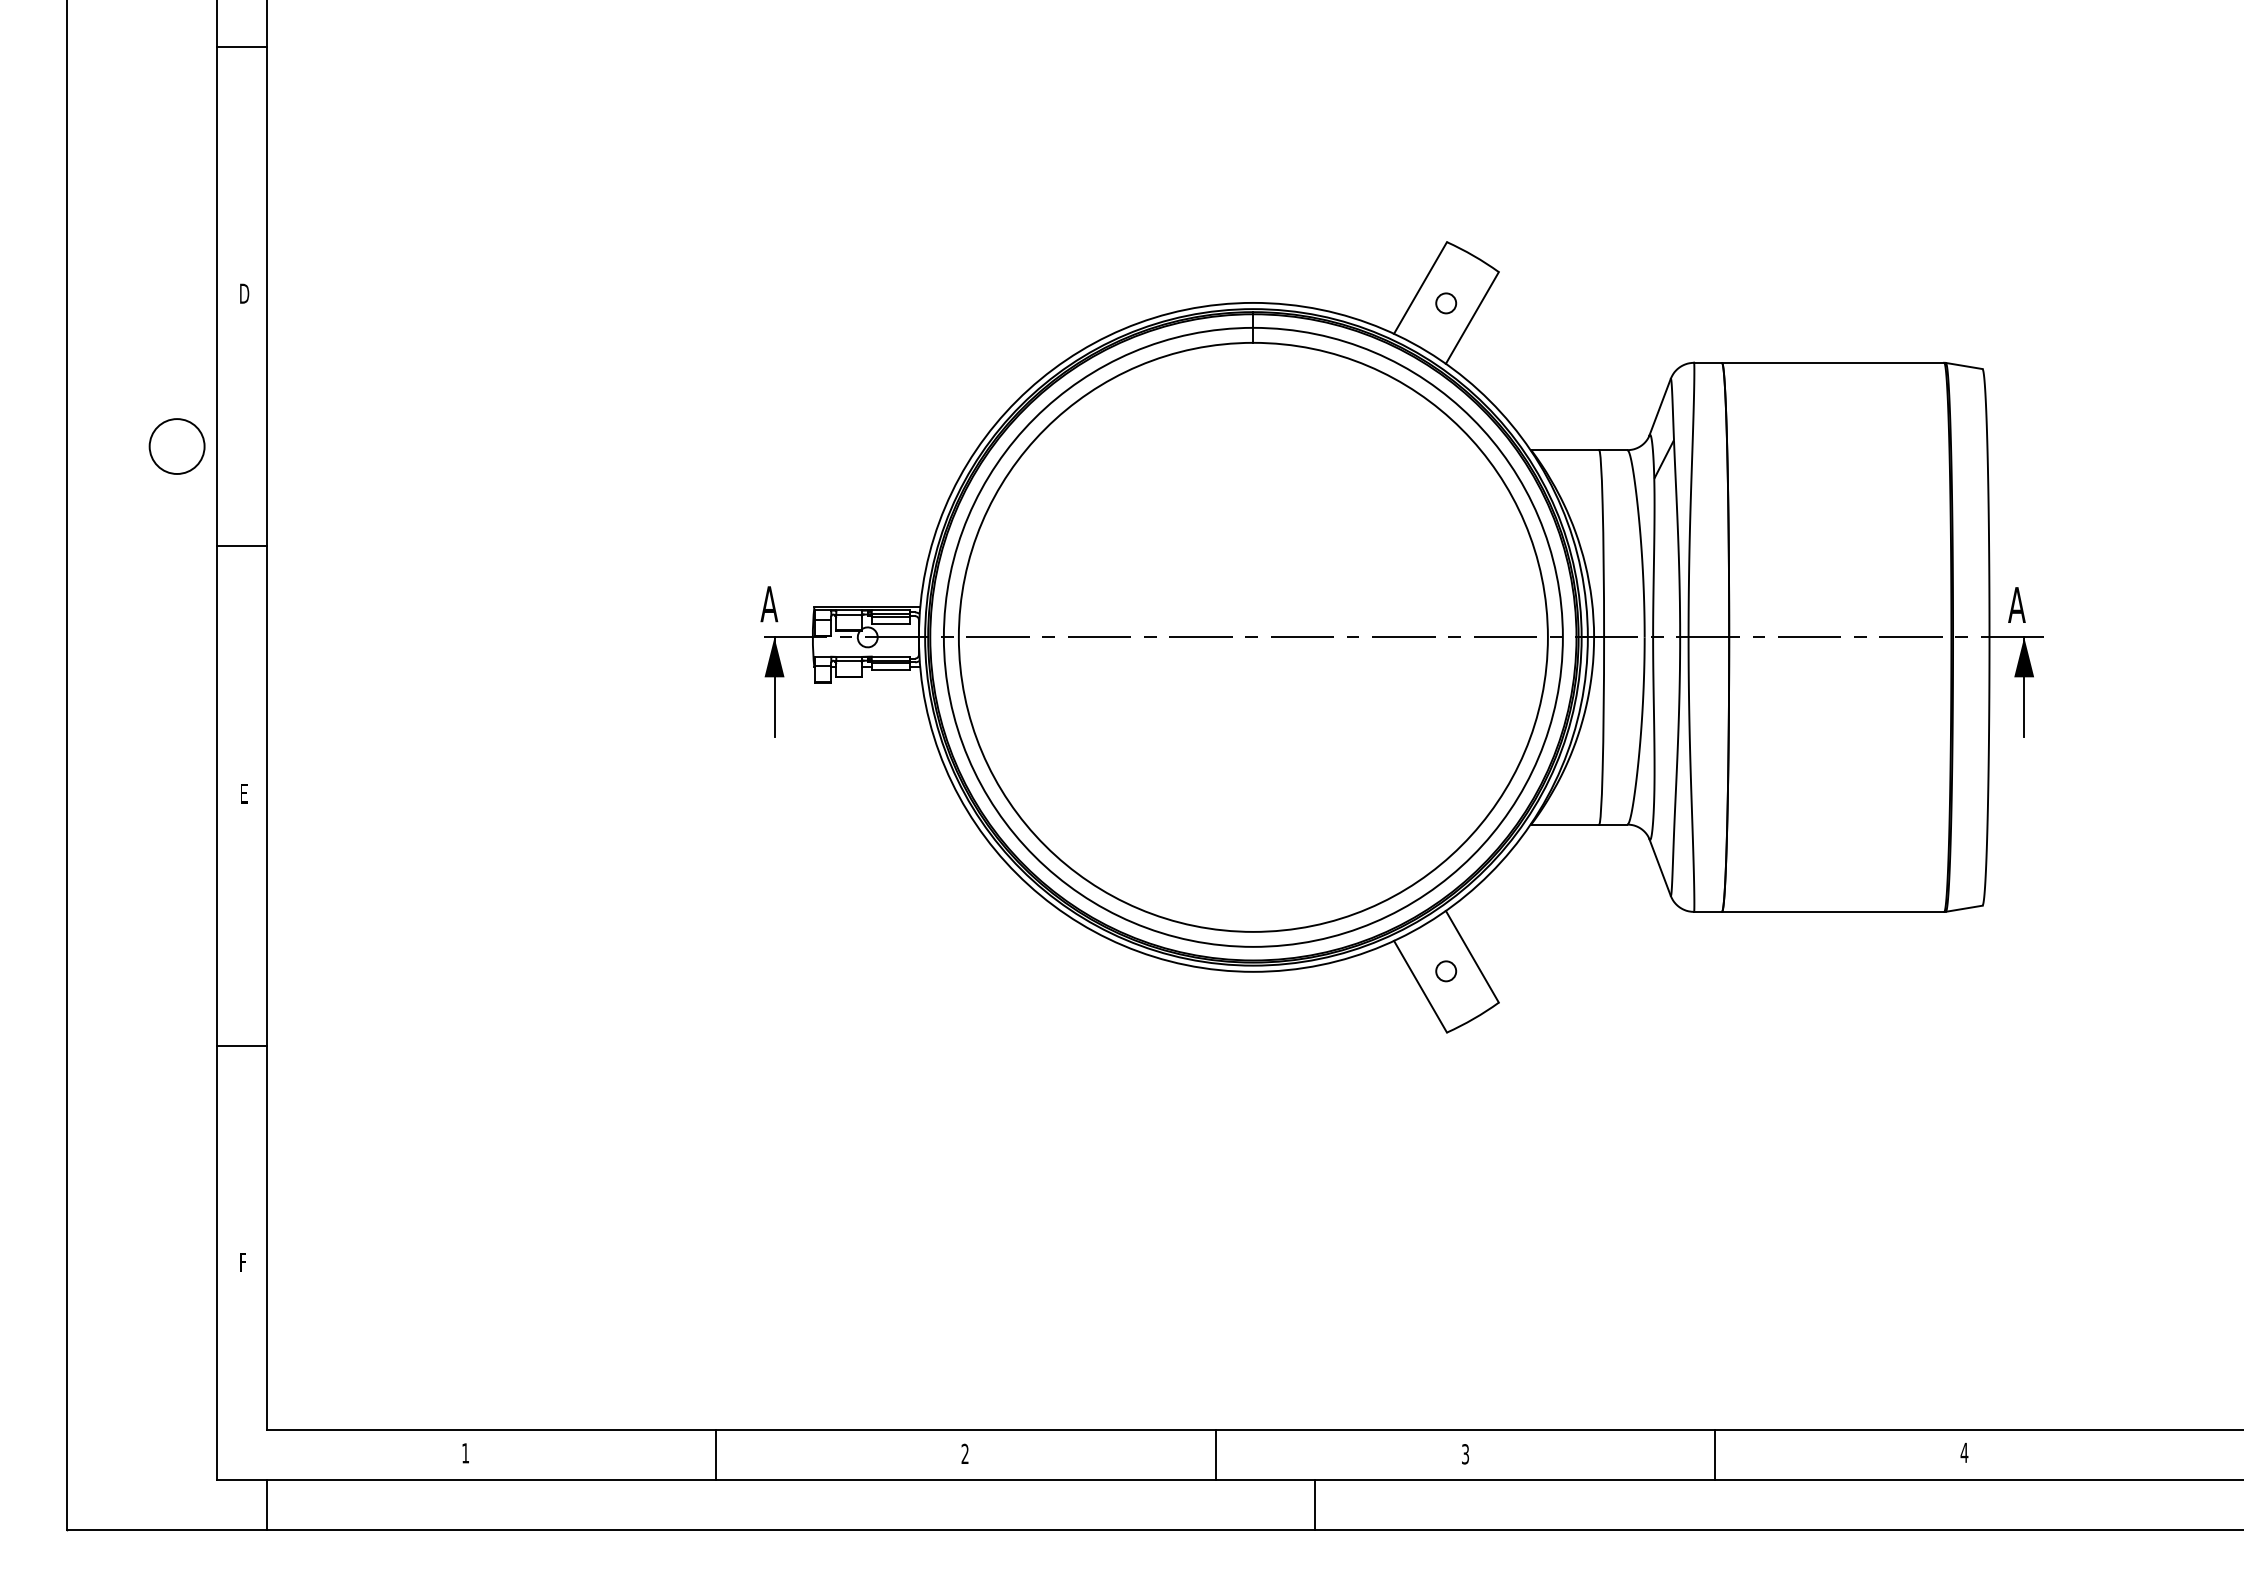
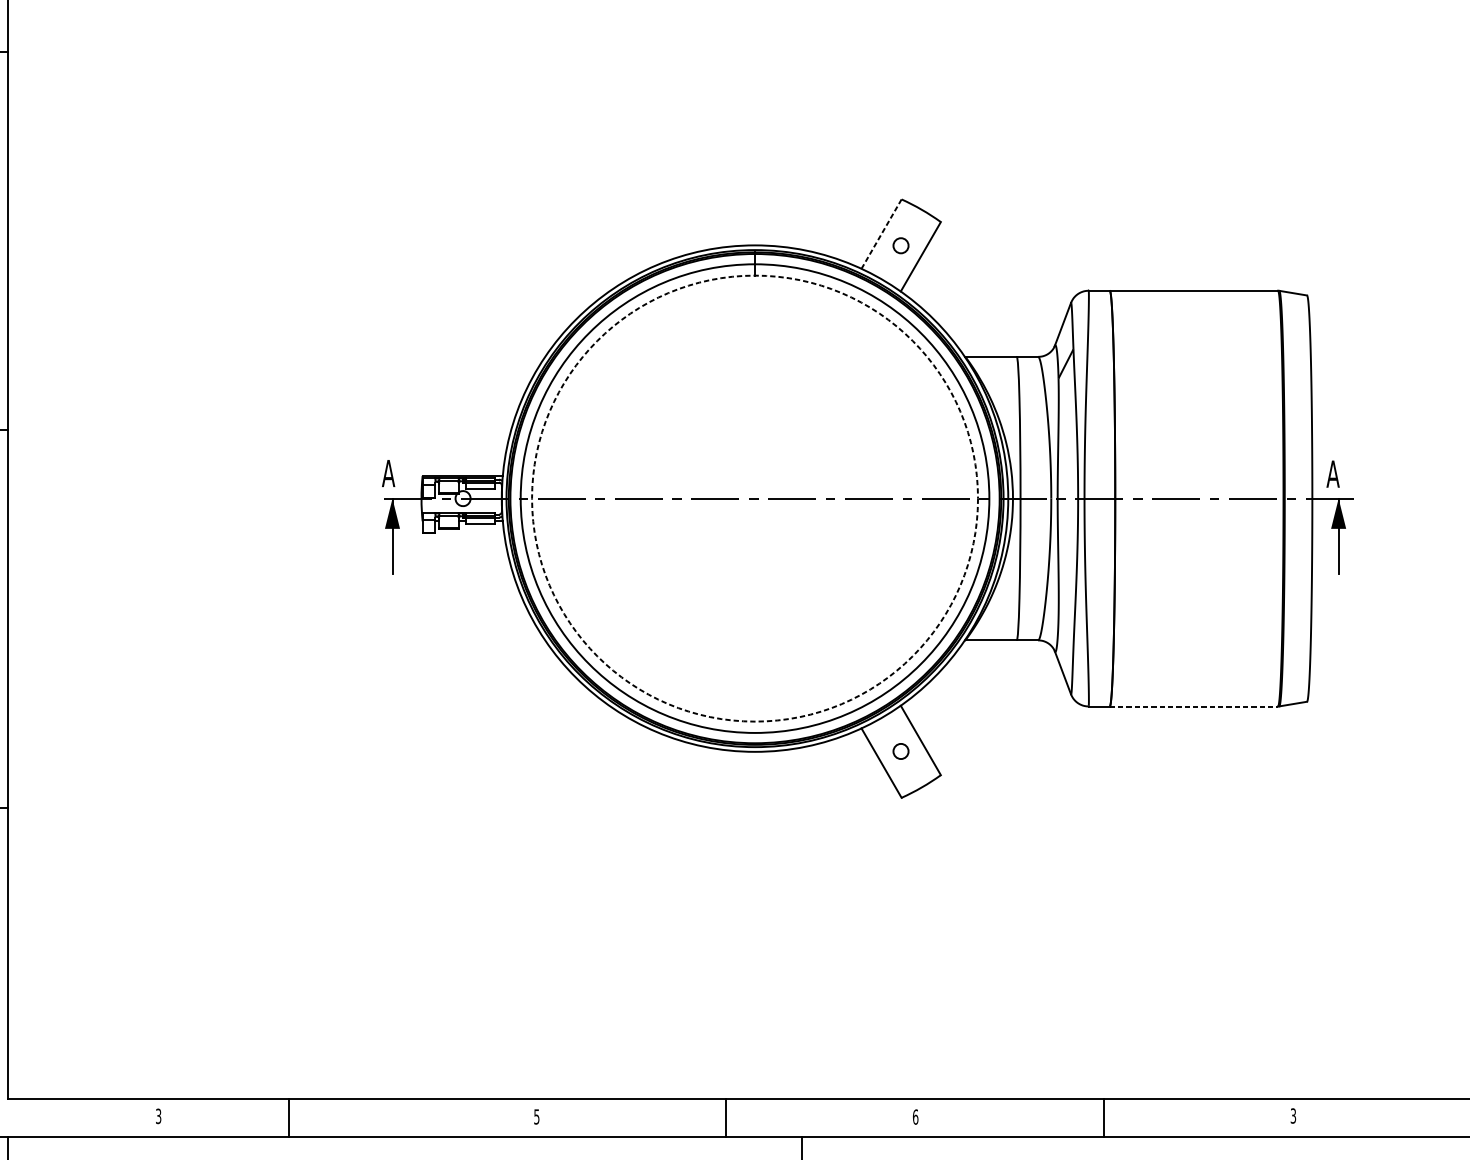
line: (1420, 288) -> (881, 234), solid -> dashed
circle: (1252, 636) -> (754, 497), solid -> dashed
line: (1833, 911) -> (1194, 706), solid -> dashed
text: (1964, 1452) -> (1293, 1115), 4 -> 3
text: (465, 1453) -> (158, 1116), 1 -> 3
text: (964, 1453) -> (536, 1116), 2 -> 5
line: (716, 1454) -> (288, 1117), moved
text: (1465, 1454) -> (915, 1117), 3 -> 6

